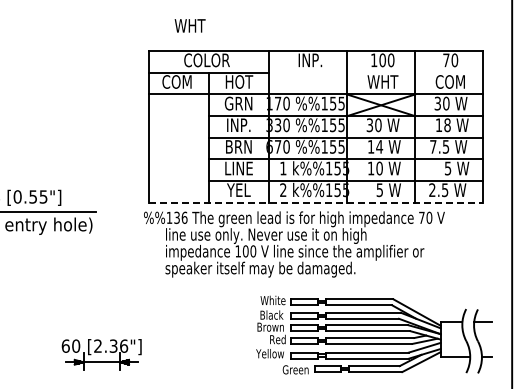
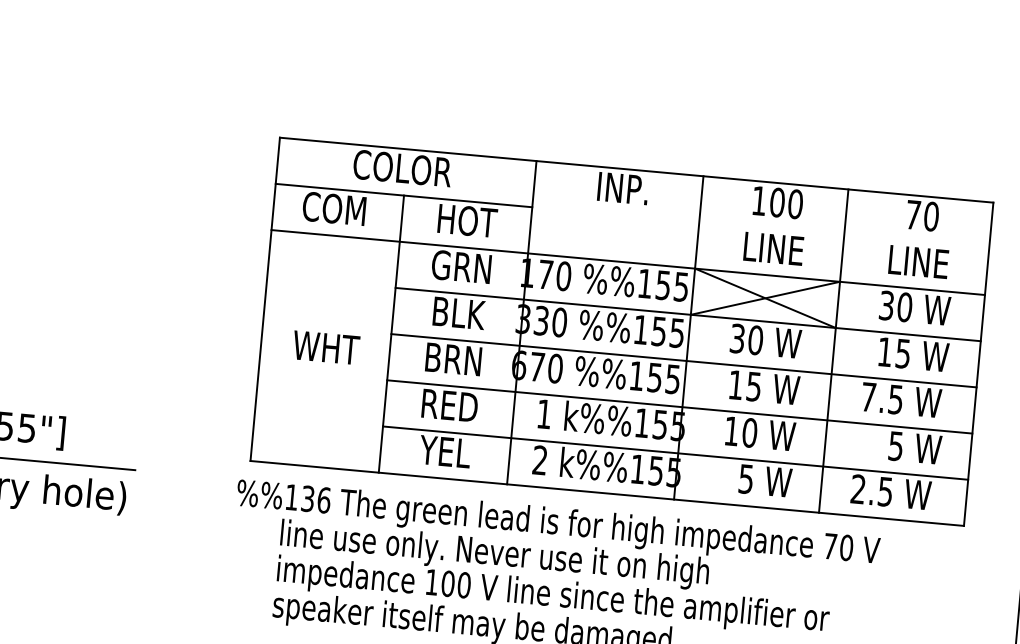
text: (189, 25) -> (324, 346), moved
text: (382, 81) -> (772, 247), WHT -> LINE
text: (449, 81) -> (915, 260), COM -> LINE
text: (239, 124) -> (459, 311), INP. -> BLK
text: (447, 125) -> (903, 354), 18 -> 15
text: (379, 146) -> (753, 385), 14 -> 15
text: (238, 168) -> (448, 405), LINE -> RED
line: (316, 202) -> (608, 493), dashed -> solid

